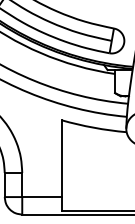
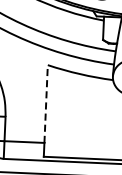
line: (61, 158) -> (45, 103), solid -> dashed

